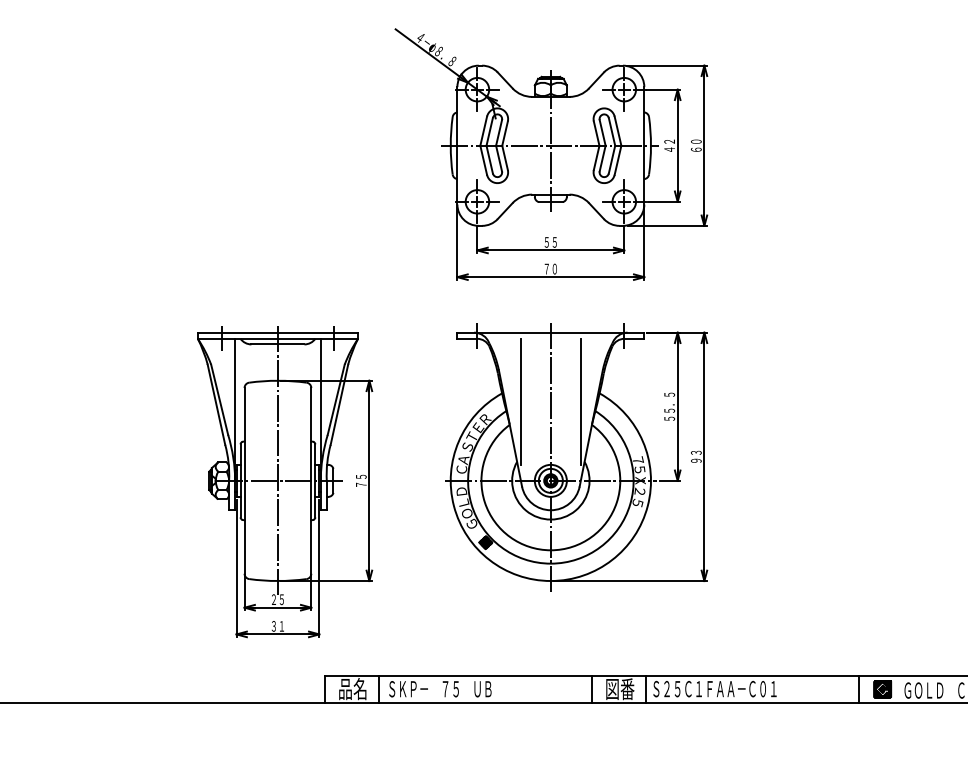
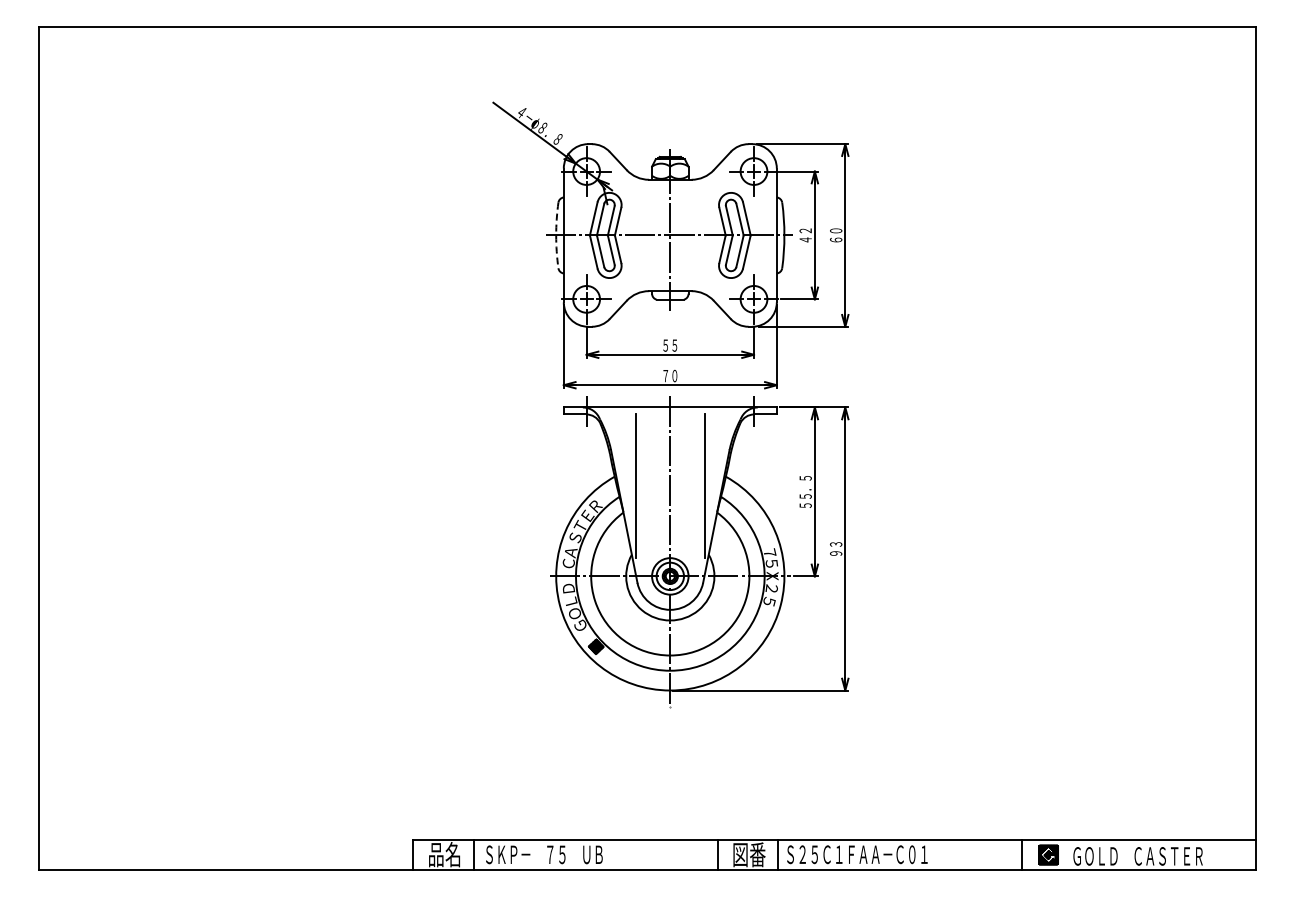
arc: (451, 145) -> (556, 235), solid -> dashed
part: (576, 457) -> (699, 549), moved
part: (285, 481) -> (367, 618), removed

